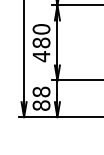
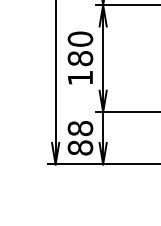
text: (41, 56) -> (80, 78), 480 -> 180

